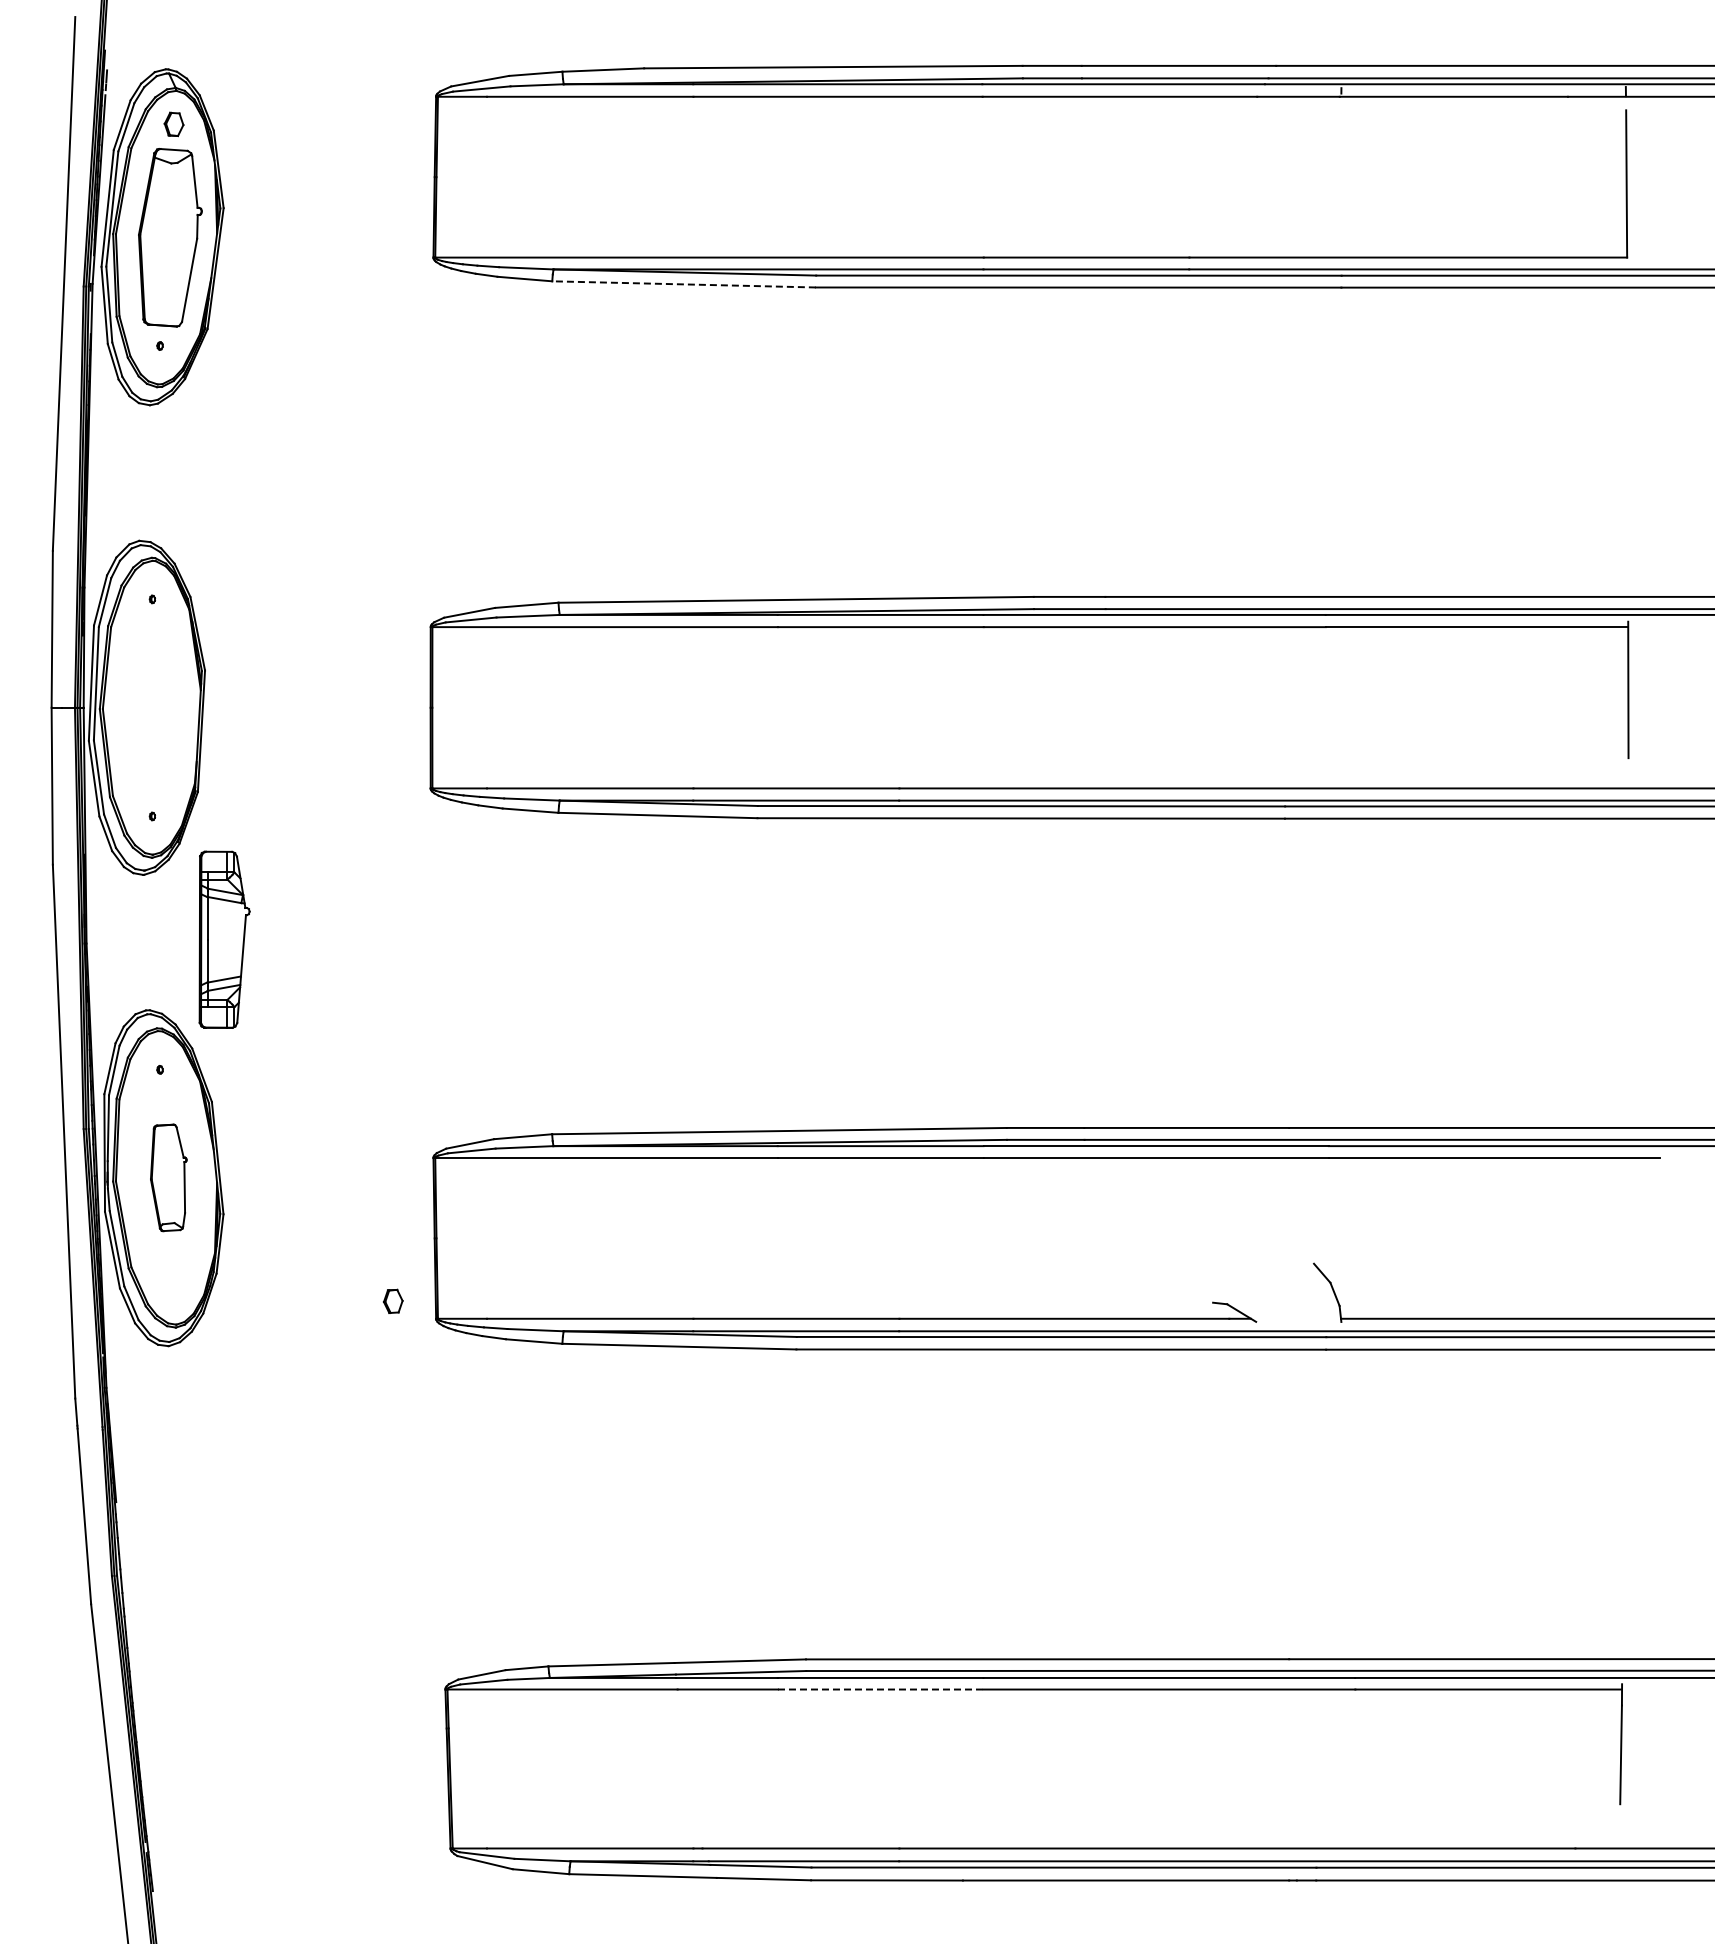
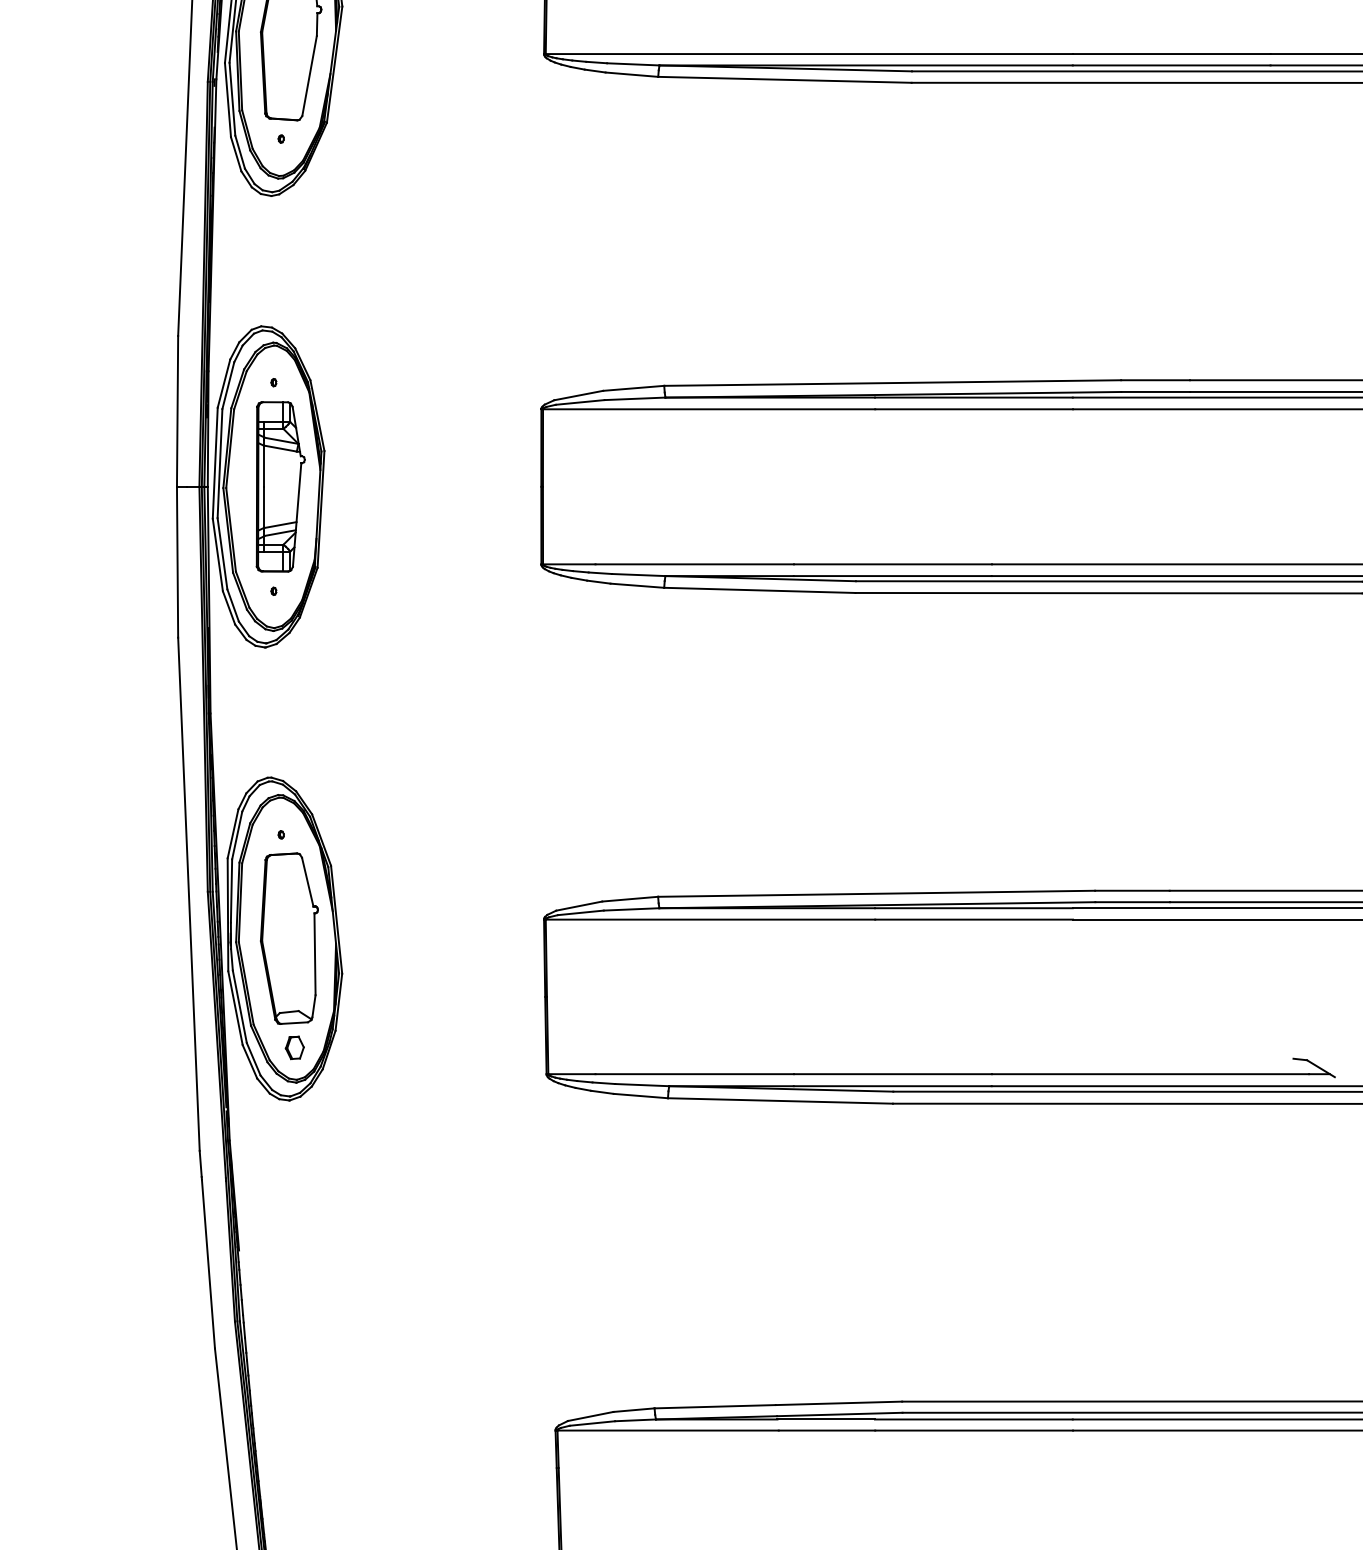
line: (684, 284) -> (785, 79), dashed -> solid
part: (224, 939) -> (280, 486), moved
part: (168, 1177) -> (289, 938), size x1.67
part: (392, 1300) -> (294, 1046), moved
line: (880, 1689) -> (973, 1430), dashed -> solid

